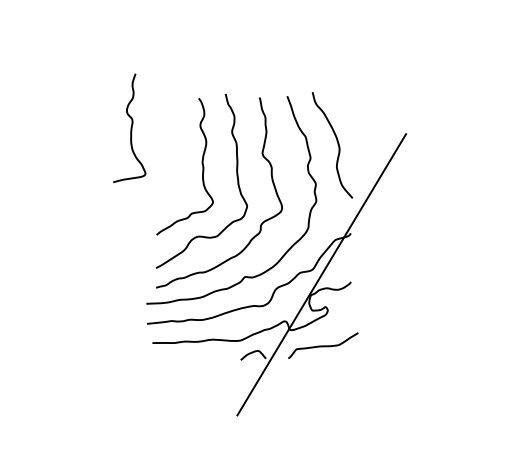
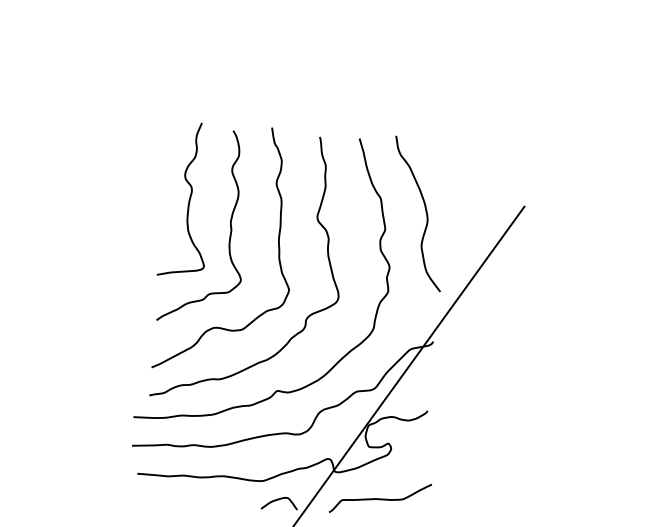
curve: (130, 128) -> (188, 200), moved

